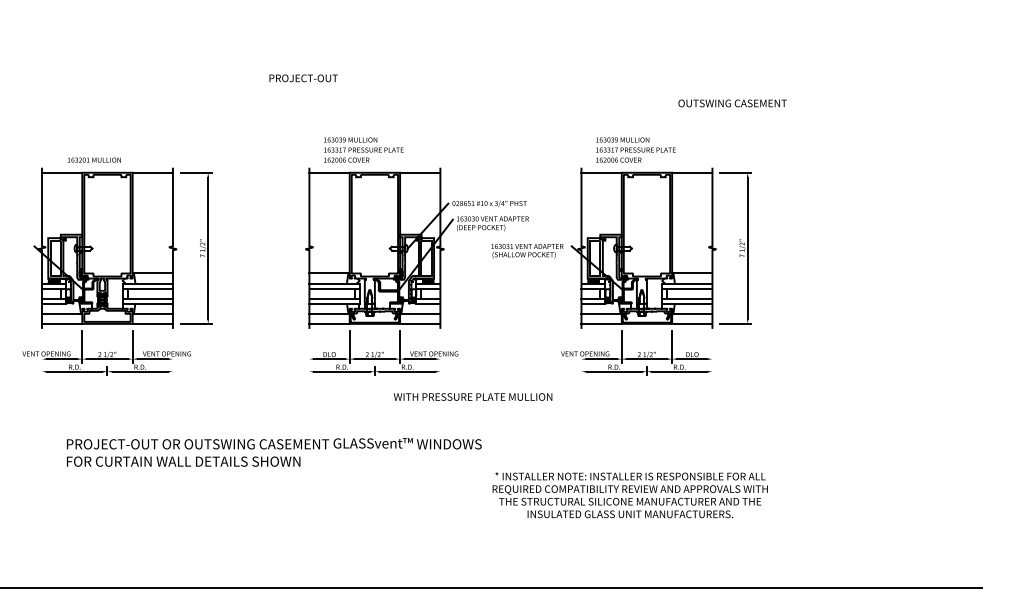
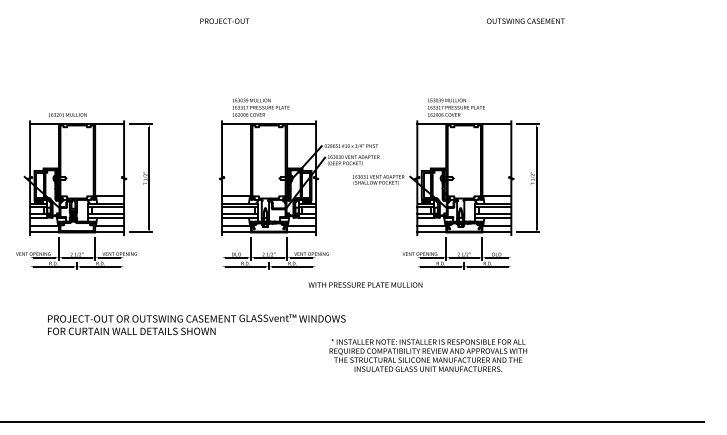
text: (303, 77) -> (224, 20), moved
text: (732, 102) -> (525, 20), moved
text: (473, 396) -> (365, 284), moved
text: (630, 495) -> (428, 355), moved

